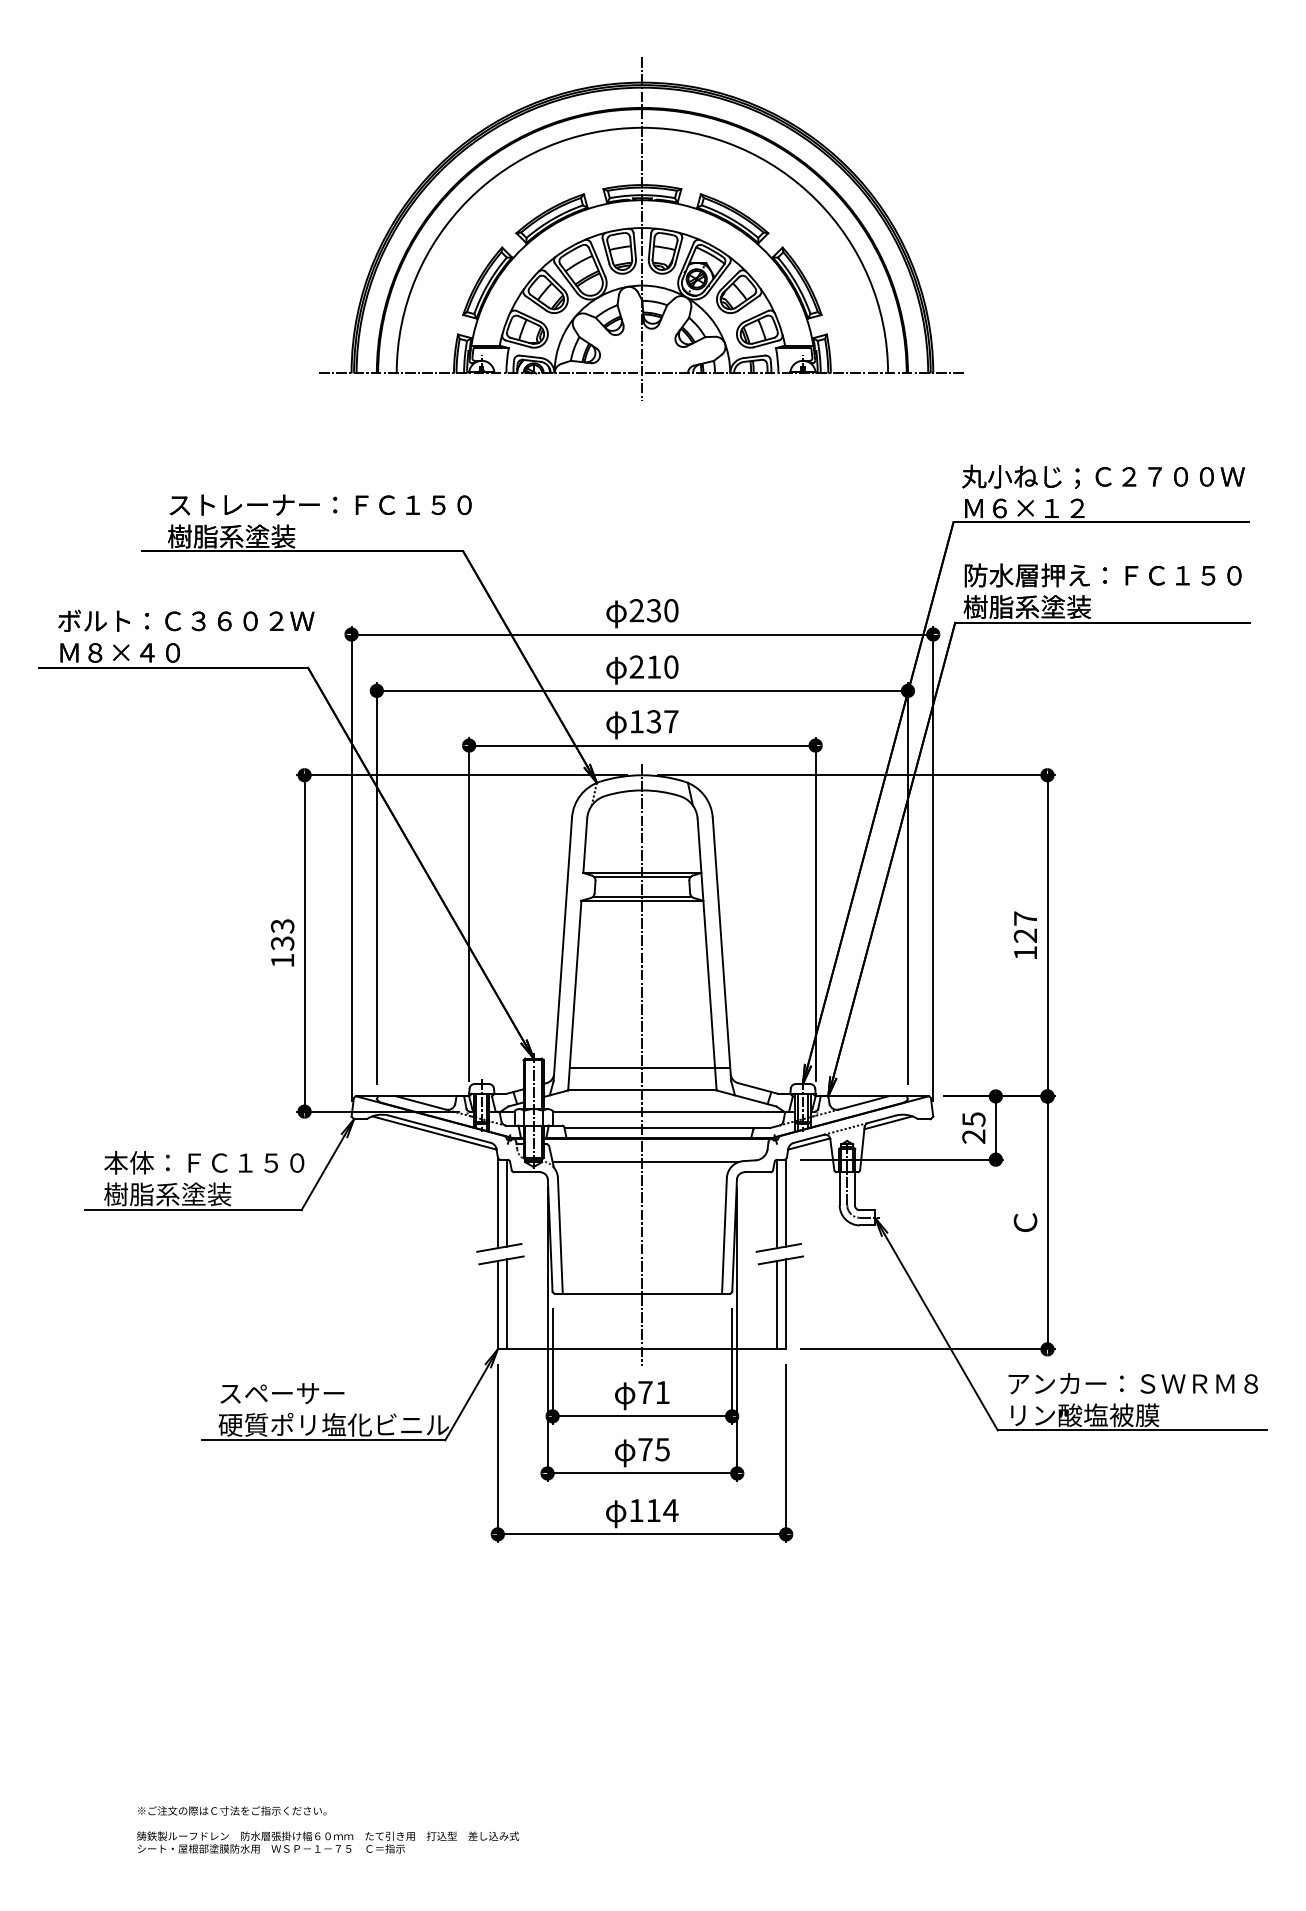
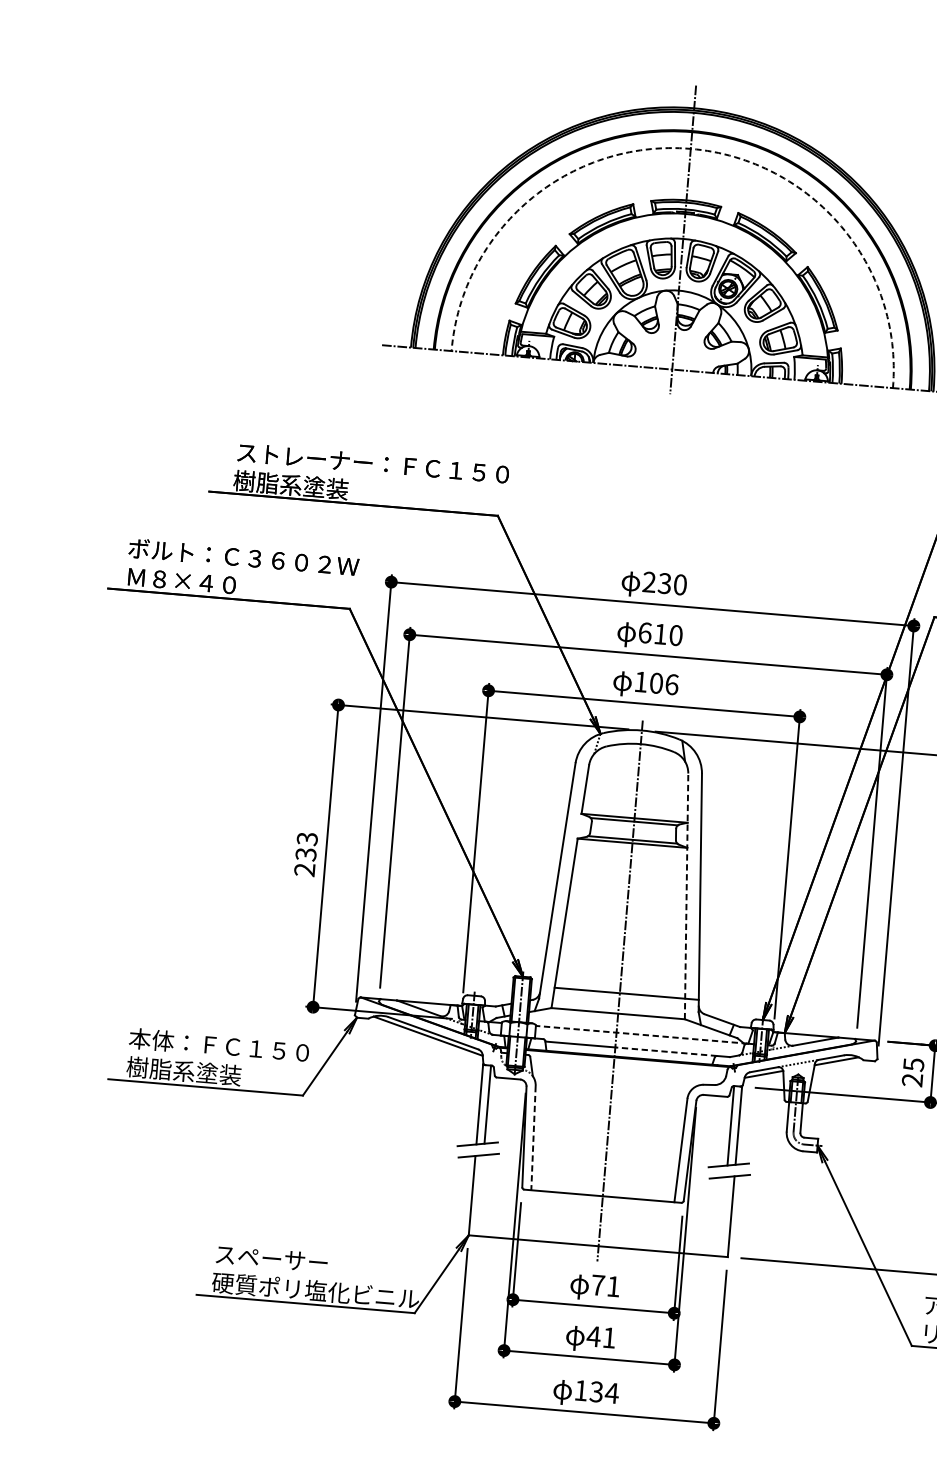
arc: (642, 127) -> (690, 148), solid -> dashed
text: (636, 666) -> (644, 632), 210 -> 610
text: (662, 721) -> (664, 683), 137 -> 106
line: (707, 953) -> (686, 895), solid -> dashed
text: (282, 960) -> (304, 869), 133 -> 233
line: (670, 1111) -> (641, 1034), solid -> dashed
line: (699, 1128) -> (666, 1052), solid -> dashed
line: (645, 1162) -> (615, 1078), removed
line: (560, 1235) -> (533, 1137), solid -> dashed
line: (506, 1304) -> (479, 1195), removed
line: (777, 1305) -> (723, 1217), removed
text: (653, 1449) -> (601, 1337), 75 -> 41
text: (653, 1510) -> (596, 1391), 114 -> 134

